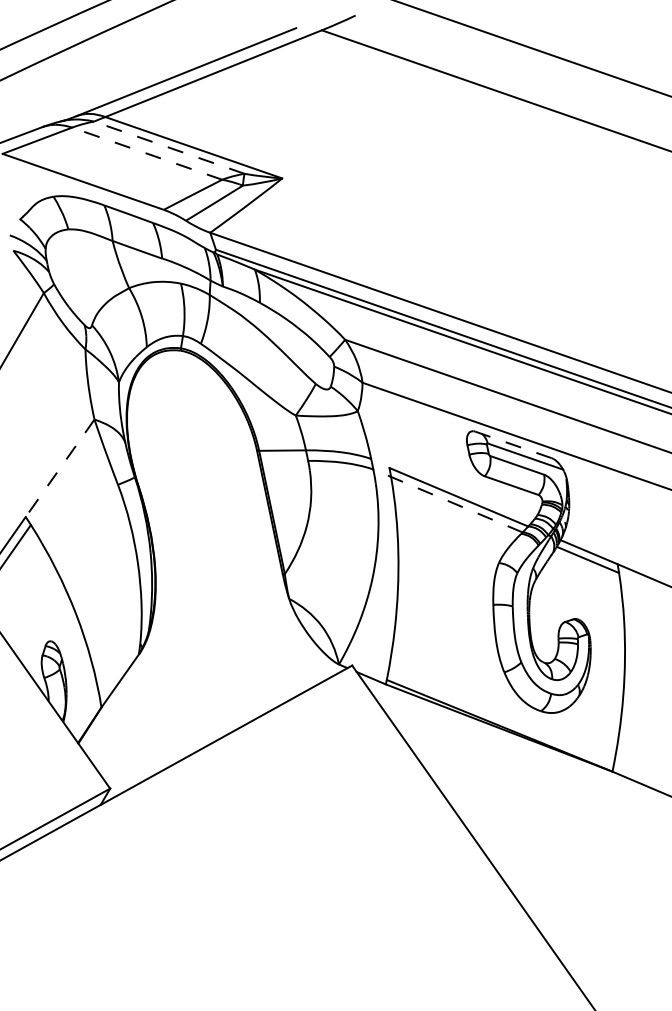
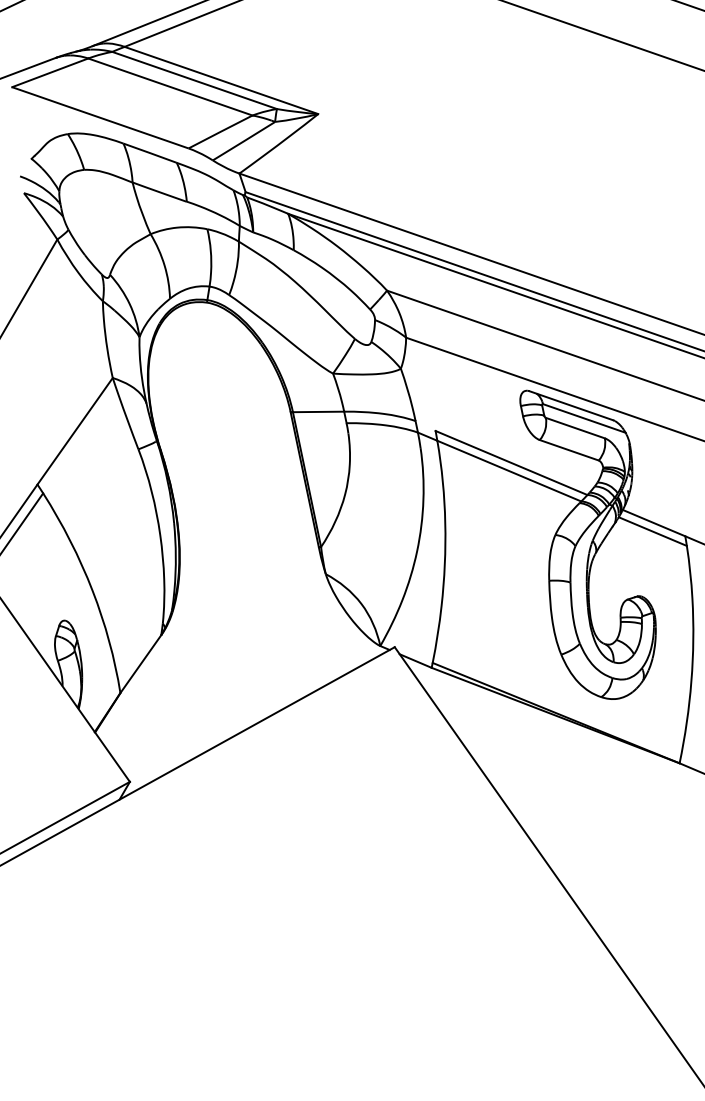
line: (169, 147) -> (194, 80), dashed -> solid
line: (146, 153) -> (169, 86), dashed -> solid
line: (513, 444) -> (571, 405), dashed -> solid
line: (60, 468) -> (75, 431), dashed -> solid
line: (448, 500) -> (500, 466), dashed -> solid

